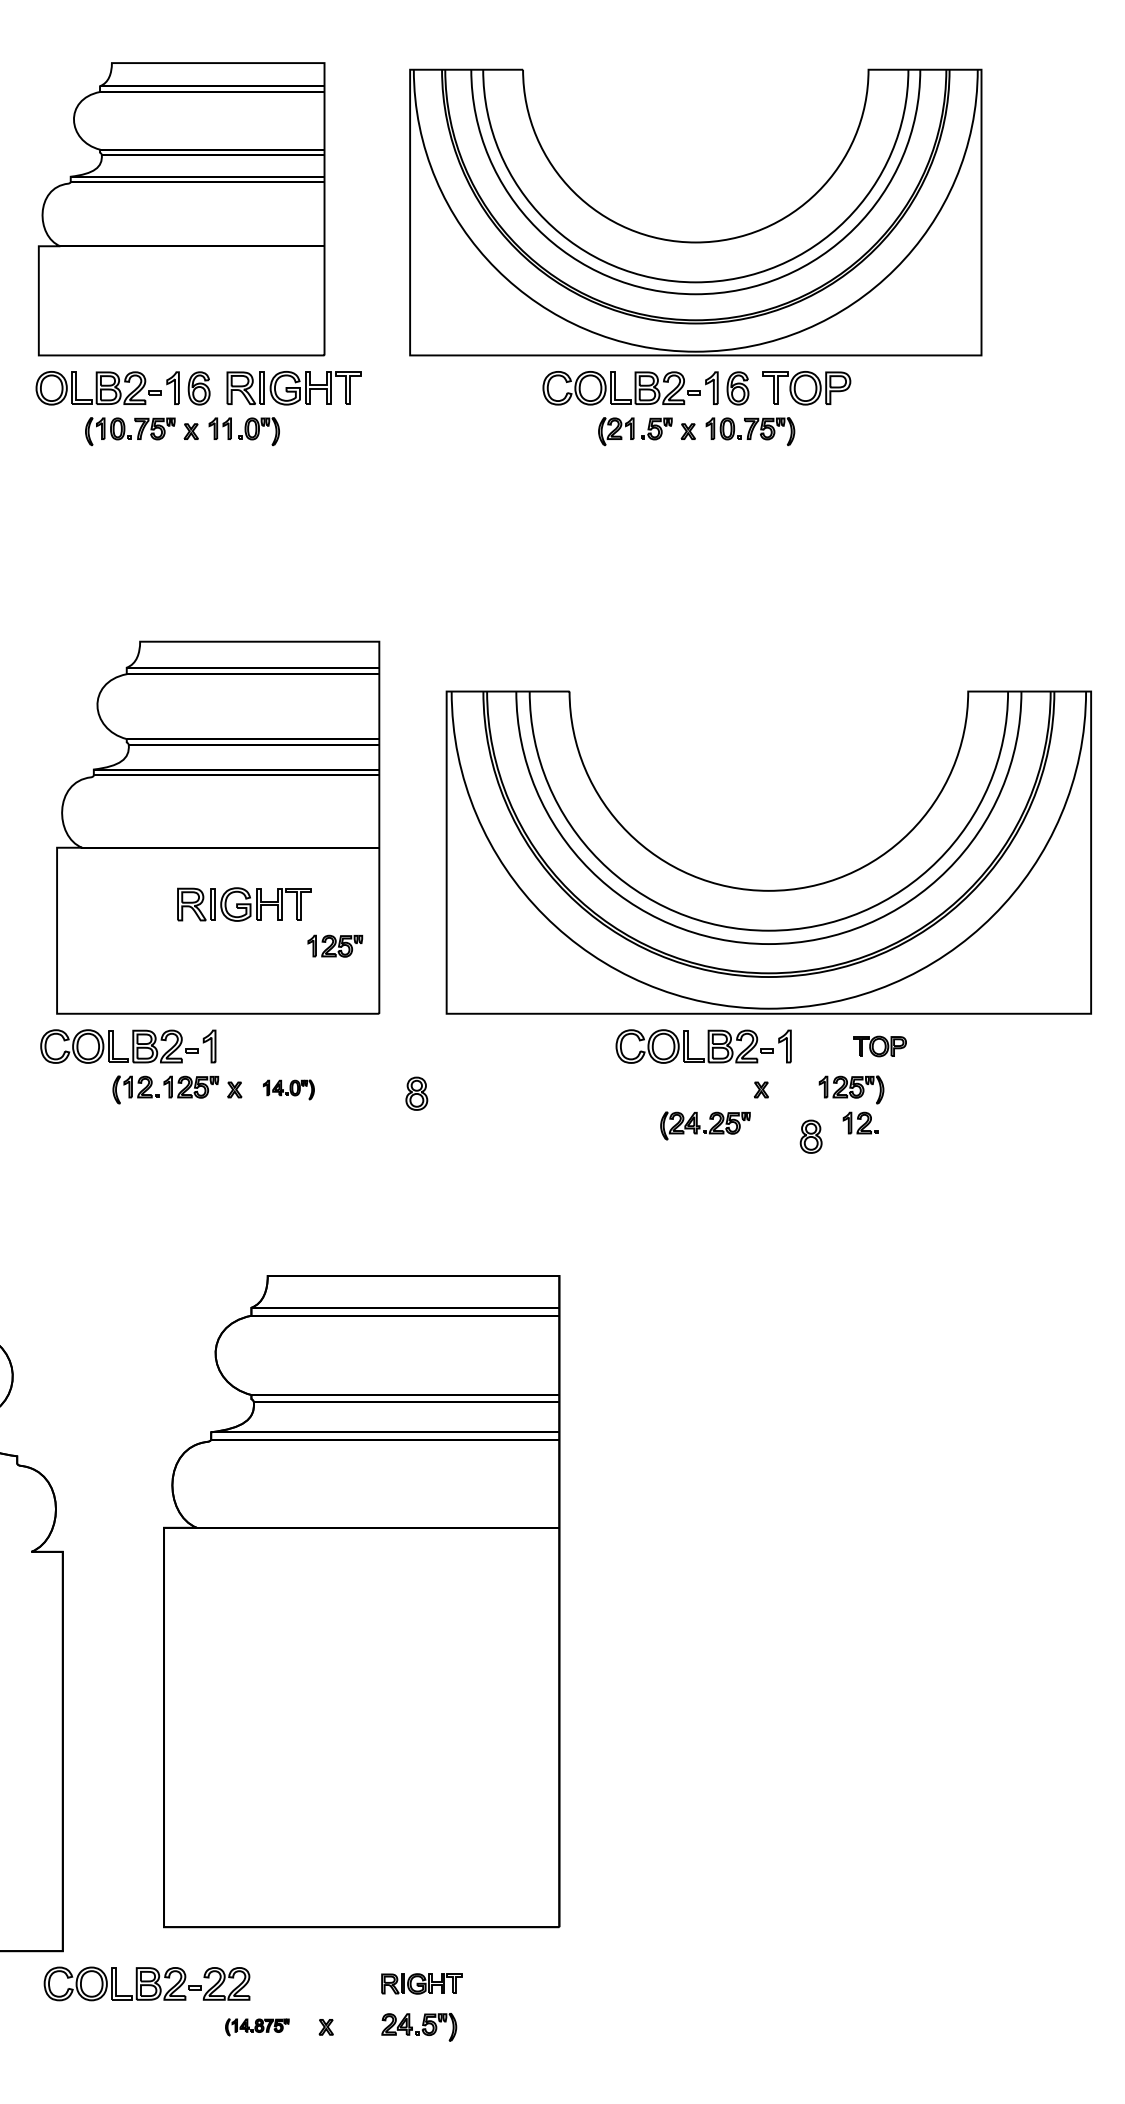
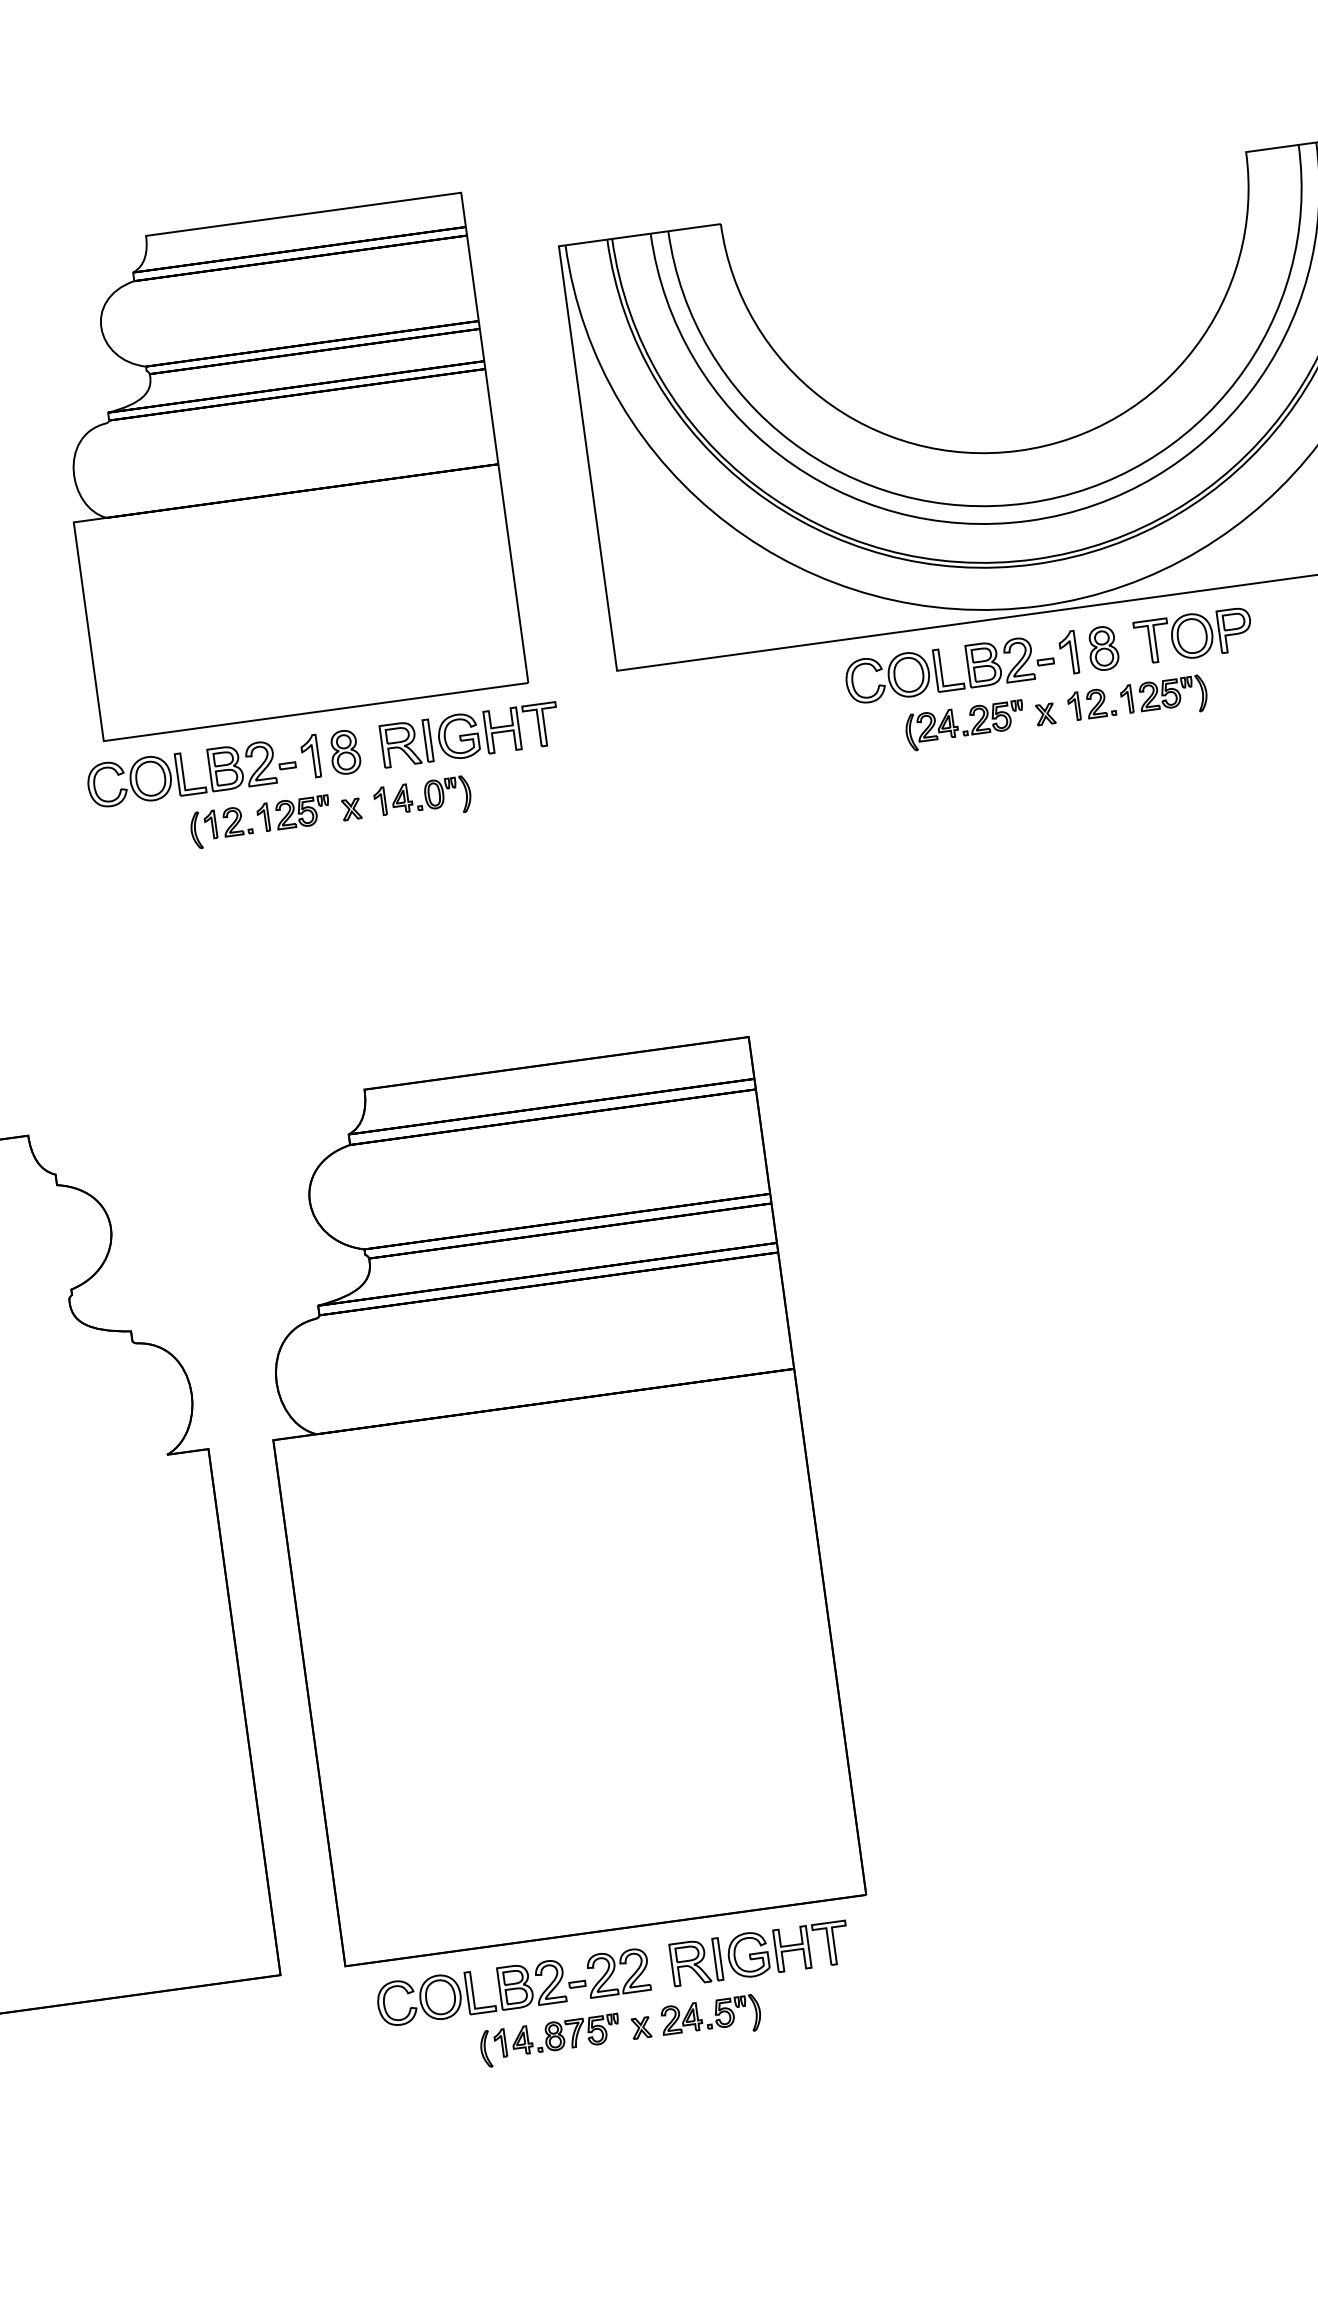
part: (244, 904) -> (469, 734), moved
part: (335, 945) -> (458, 600), removed
part: (879, 1046) -> (1193, 635), size x1.67
part: (288, 1089) -> (422, 799), size x1.43
part: (416, 1093) -> (344, 752), moved
part: (860, 1122) -> (1091, 703), moved
part: (705, 1125) -> (965, 724), moved
part: (810, 1136) -> (1102, 648), moved
part: (361, 1601) -> (546, 1501), moved
part: (146, 1983) -> (512, 1986), moved
part: (421, 1983) -> (758, 1953), size x1.67
part: (257, 2027) -> (550, 2040), size x1.67
part: (419, 2027) -> (711, 2018), moved

